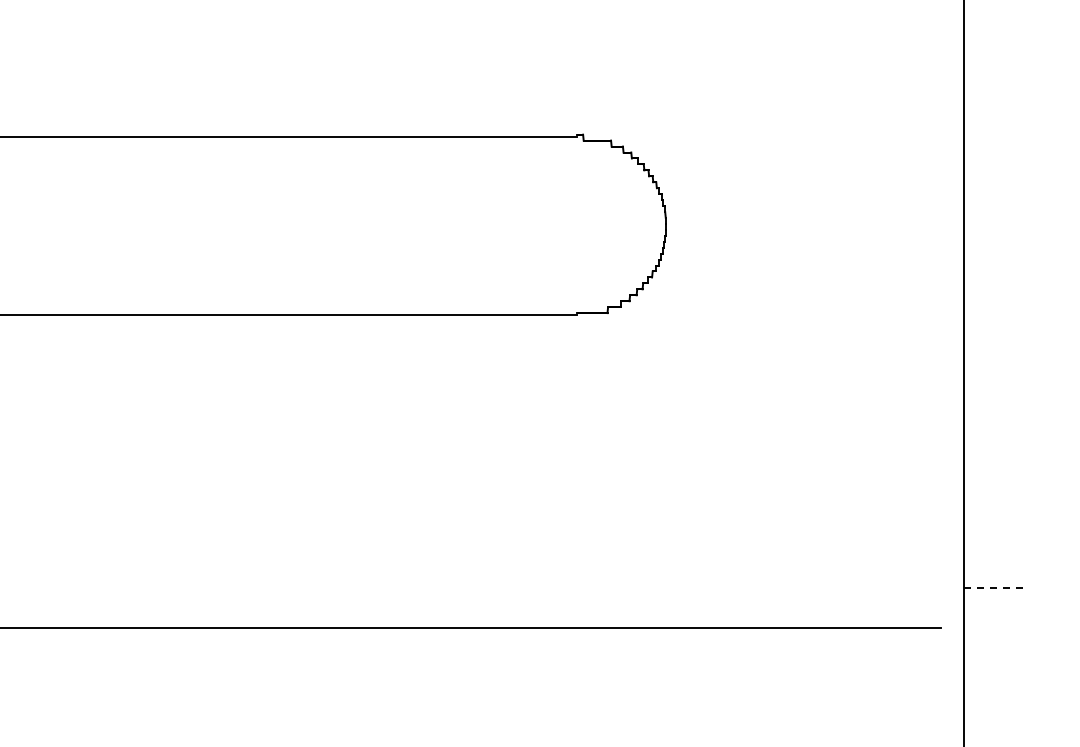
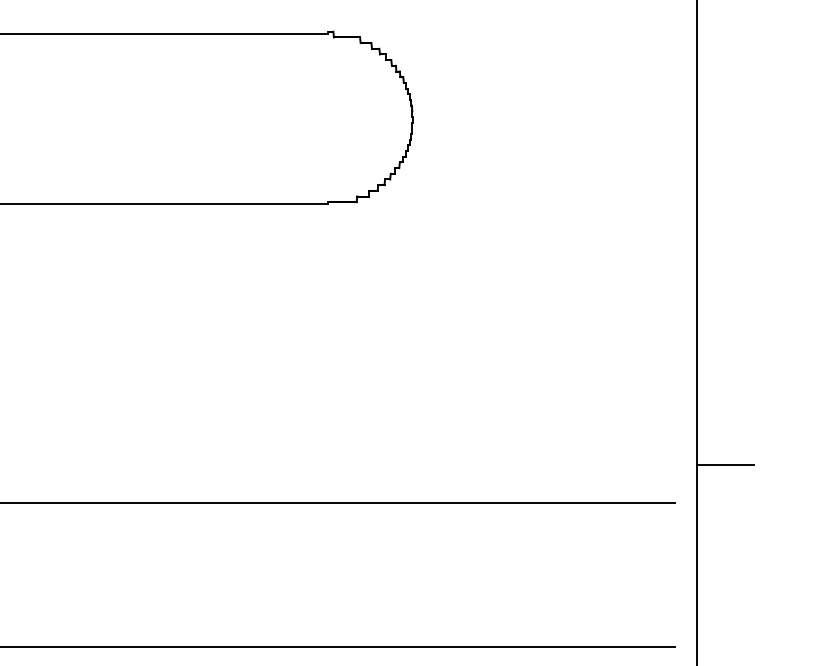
line: (993, 588) -> (725, 465), dashed -> solid

